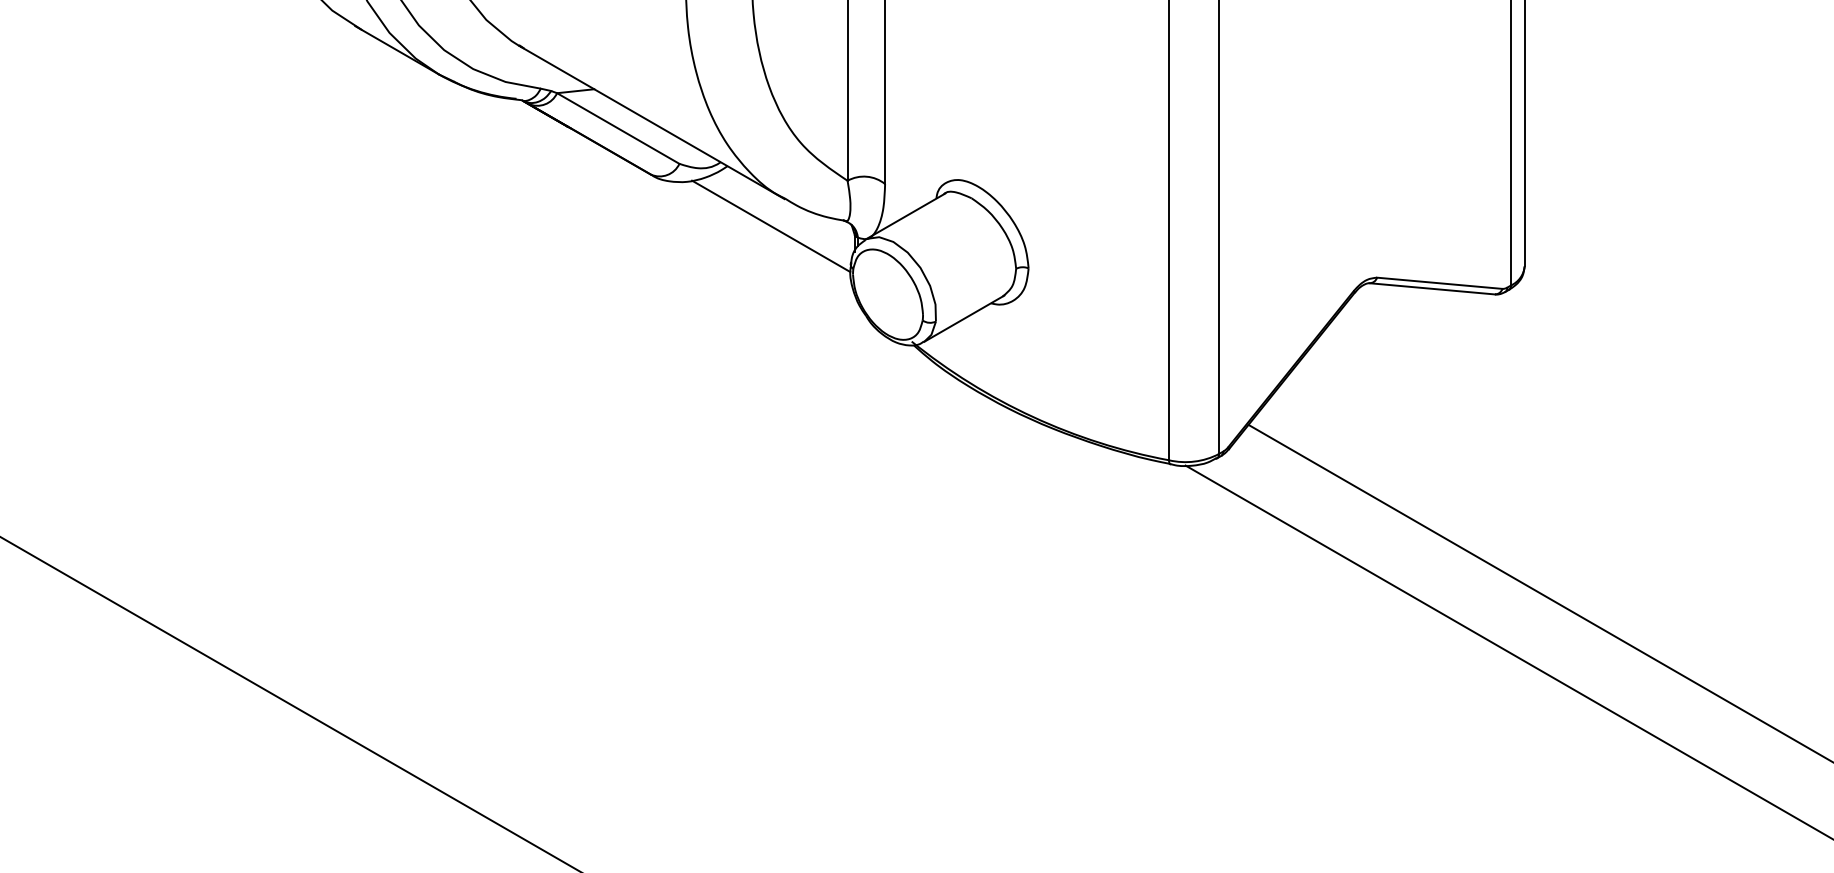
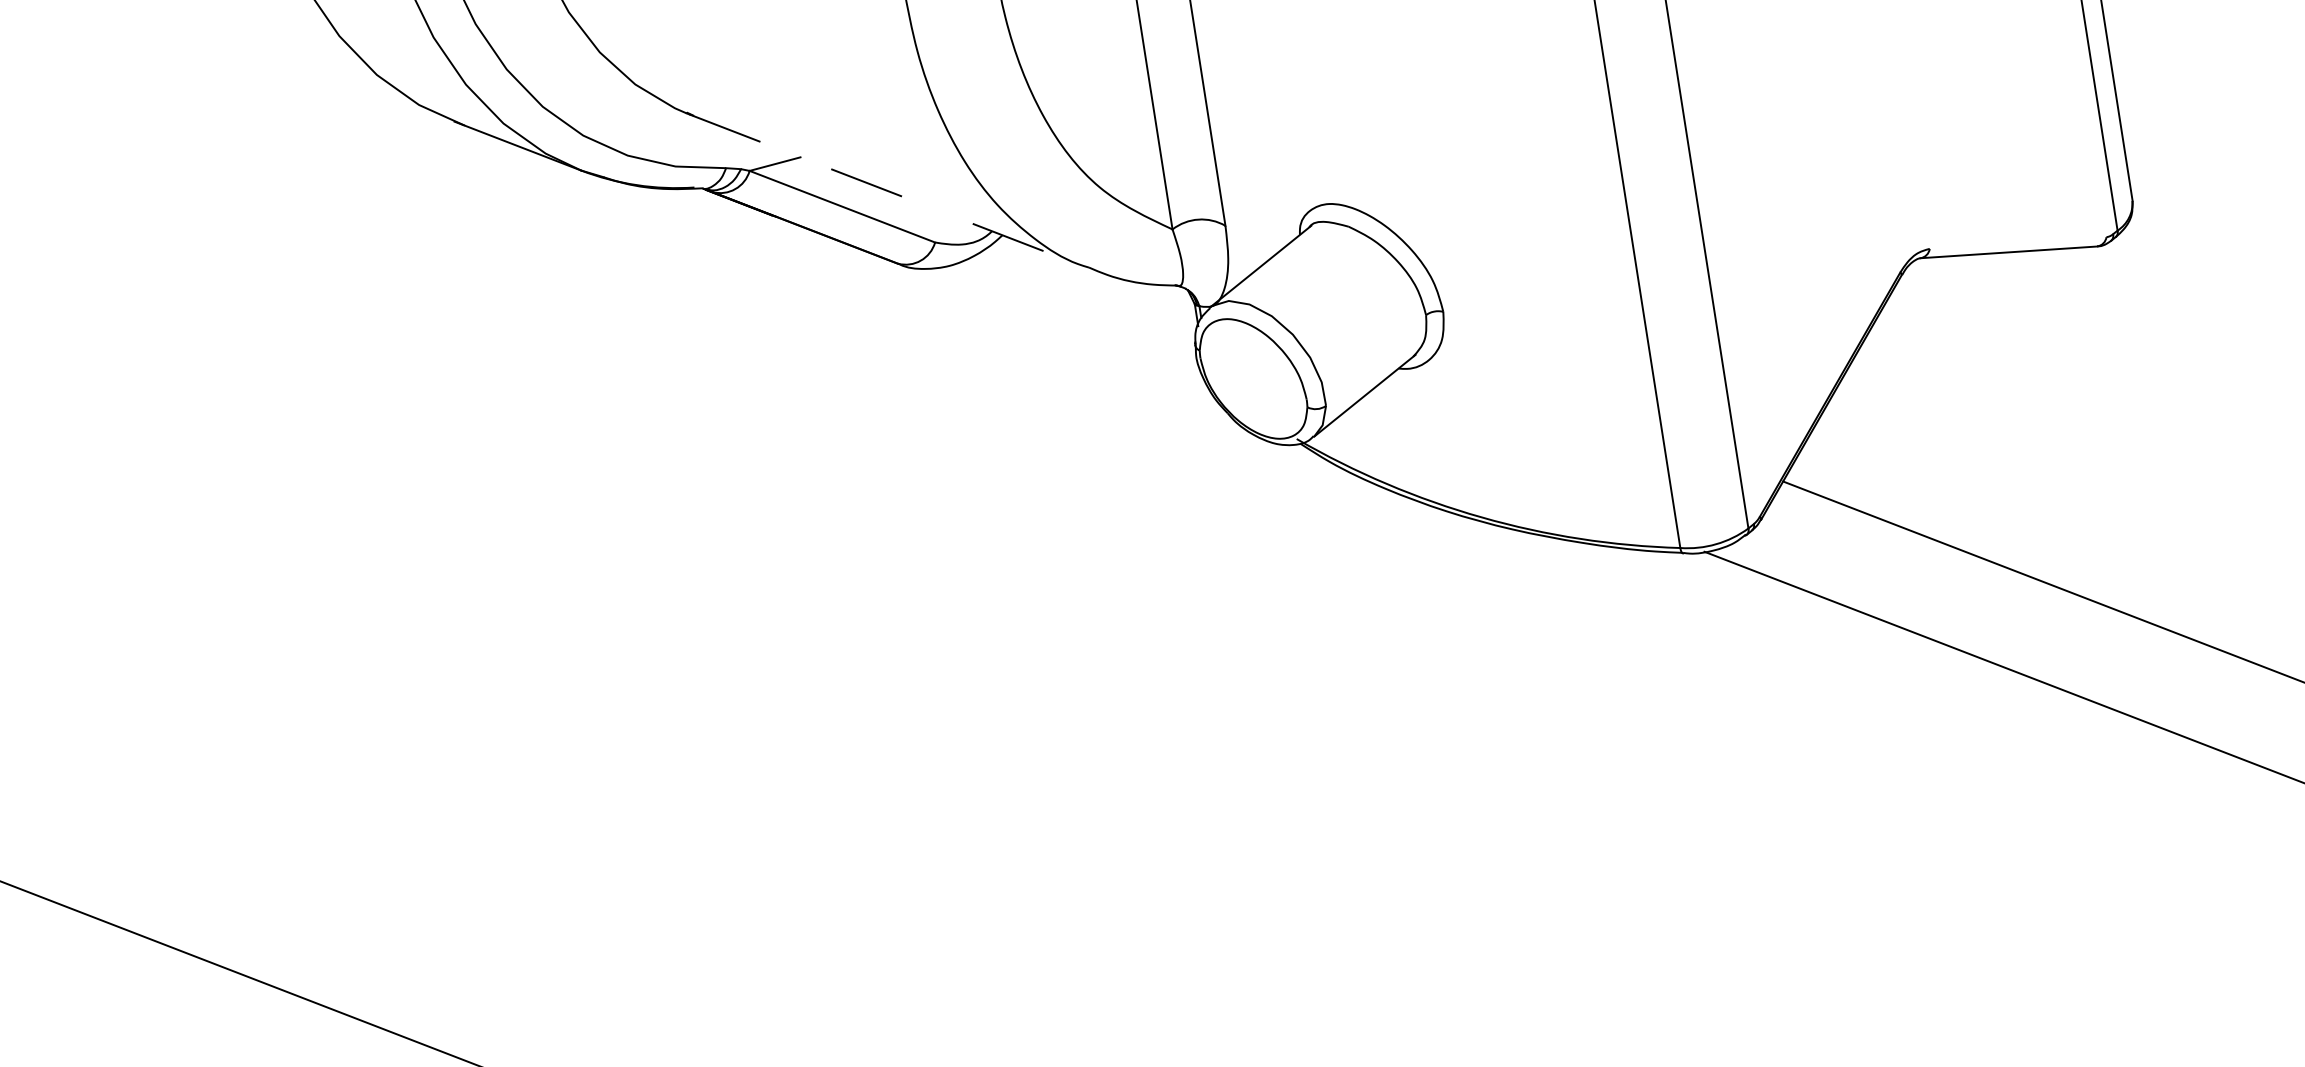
line: (653, 123) -> (890, 192), solid -> dashed
line: (771, 226) -> (1076, 309), removed
line: (1439, 282) -> (2017, 241), removed

